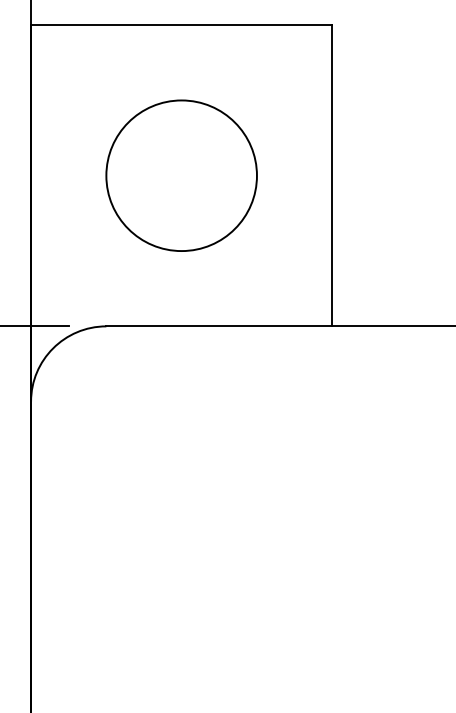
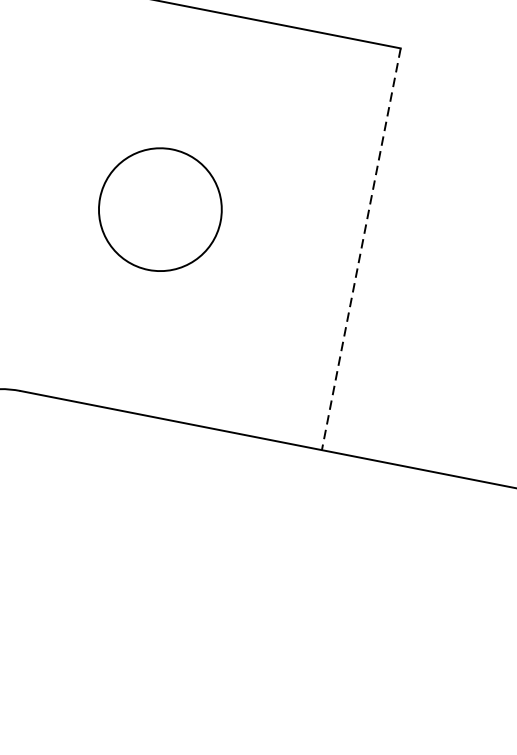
circle: (181, 175) -> (160, 209), size x0.6
line: (332, 175) -> (361, 248), solid -> dashed

